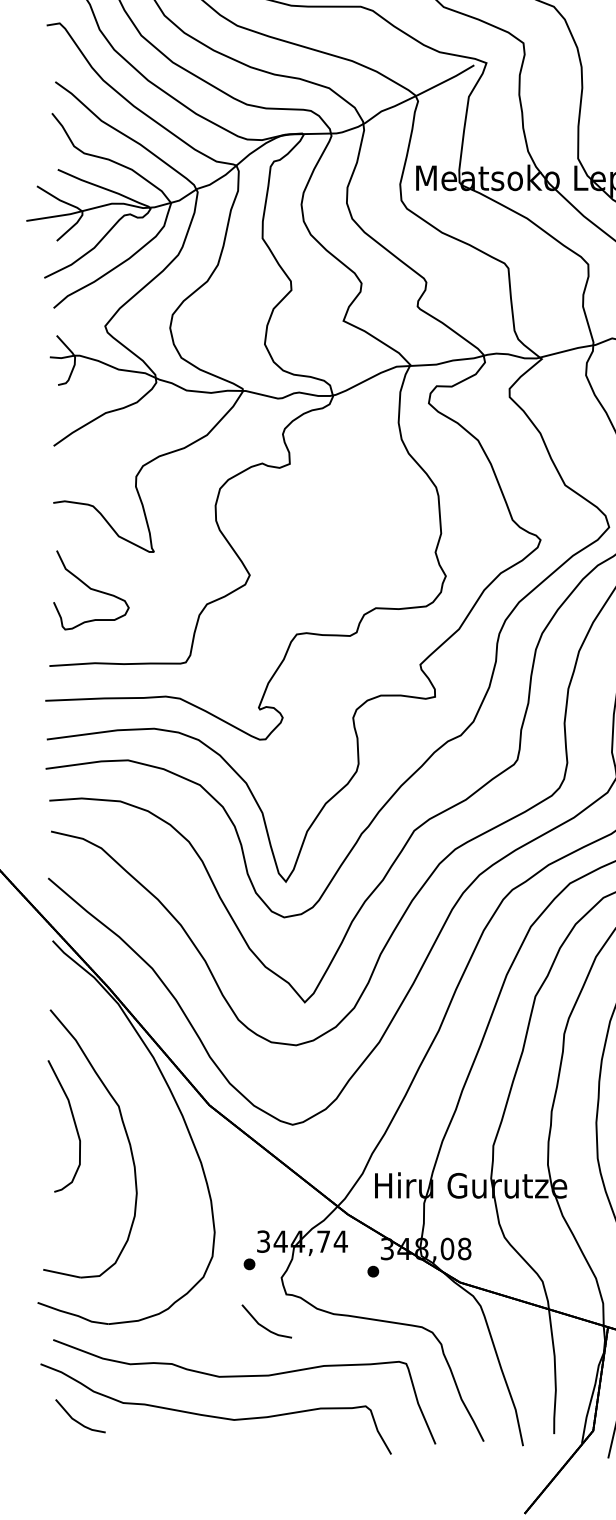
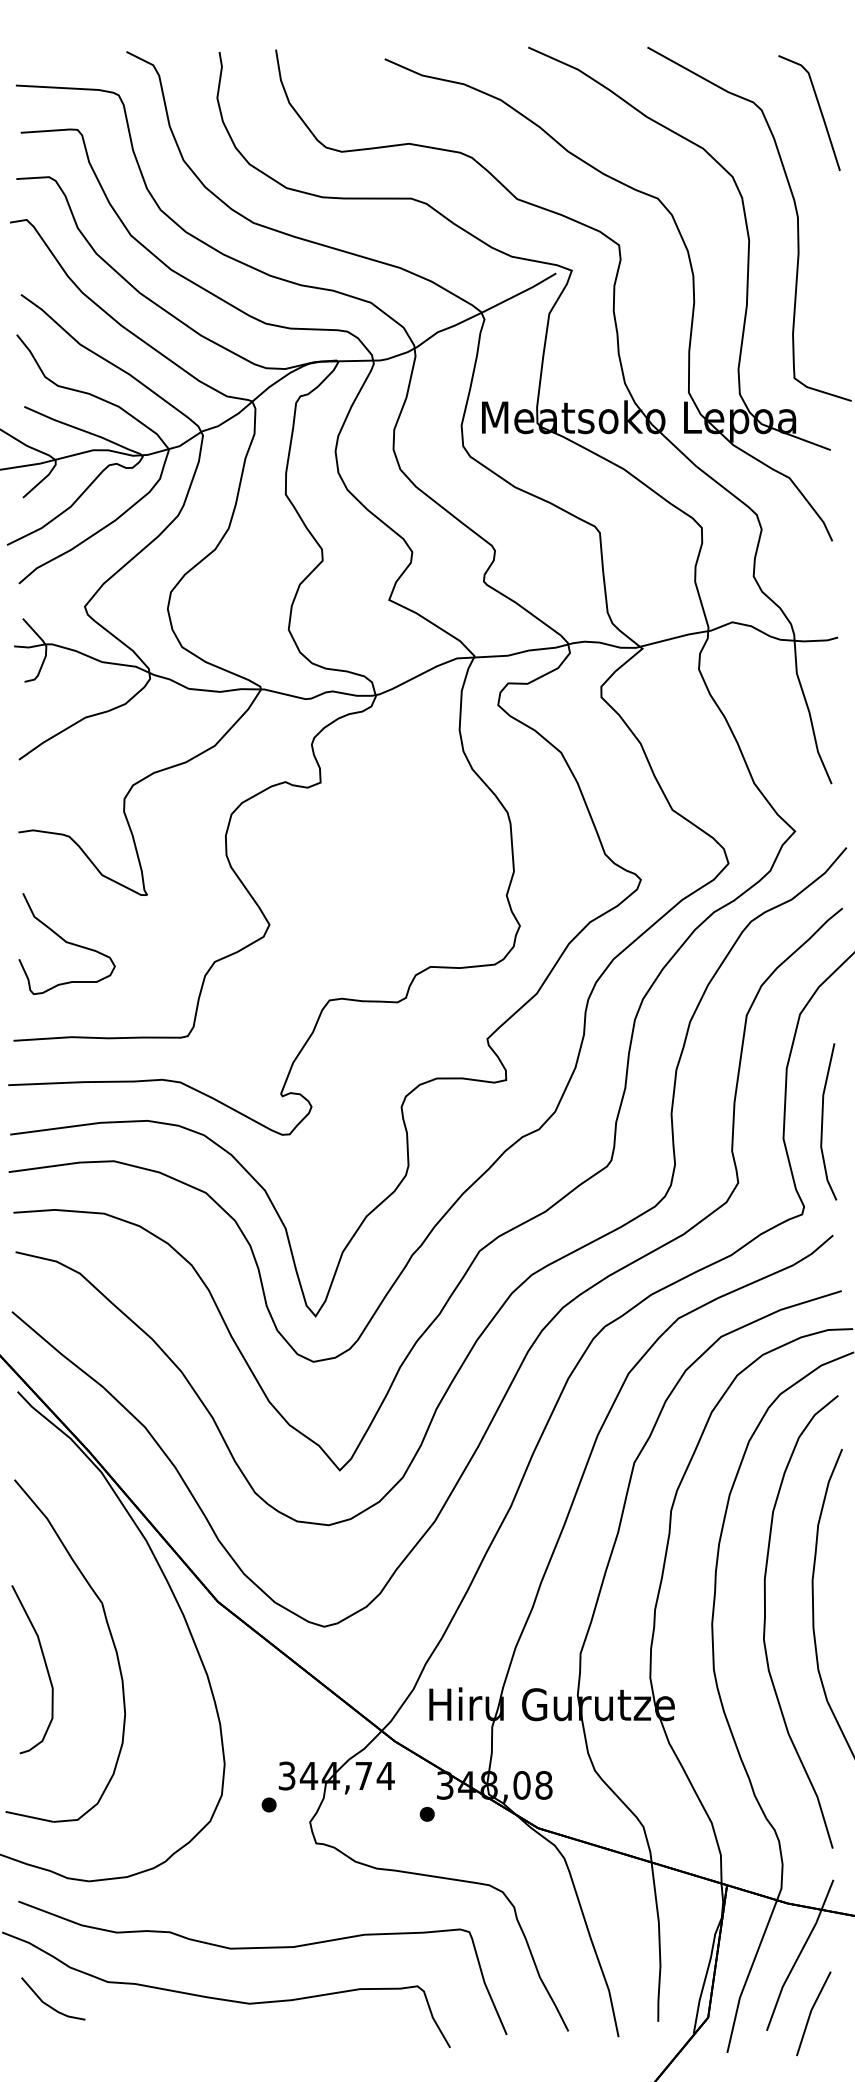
curve: (74, 1124) -> (45, 1667), moved
line: (264, 1326) -> (288, 1884), removed

